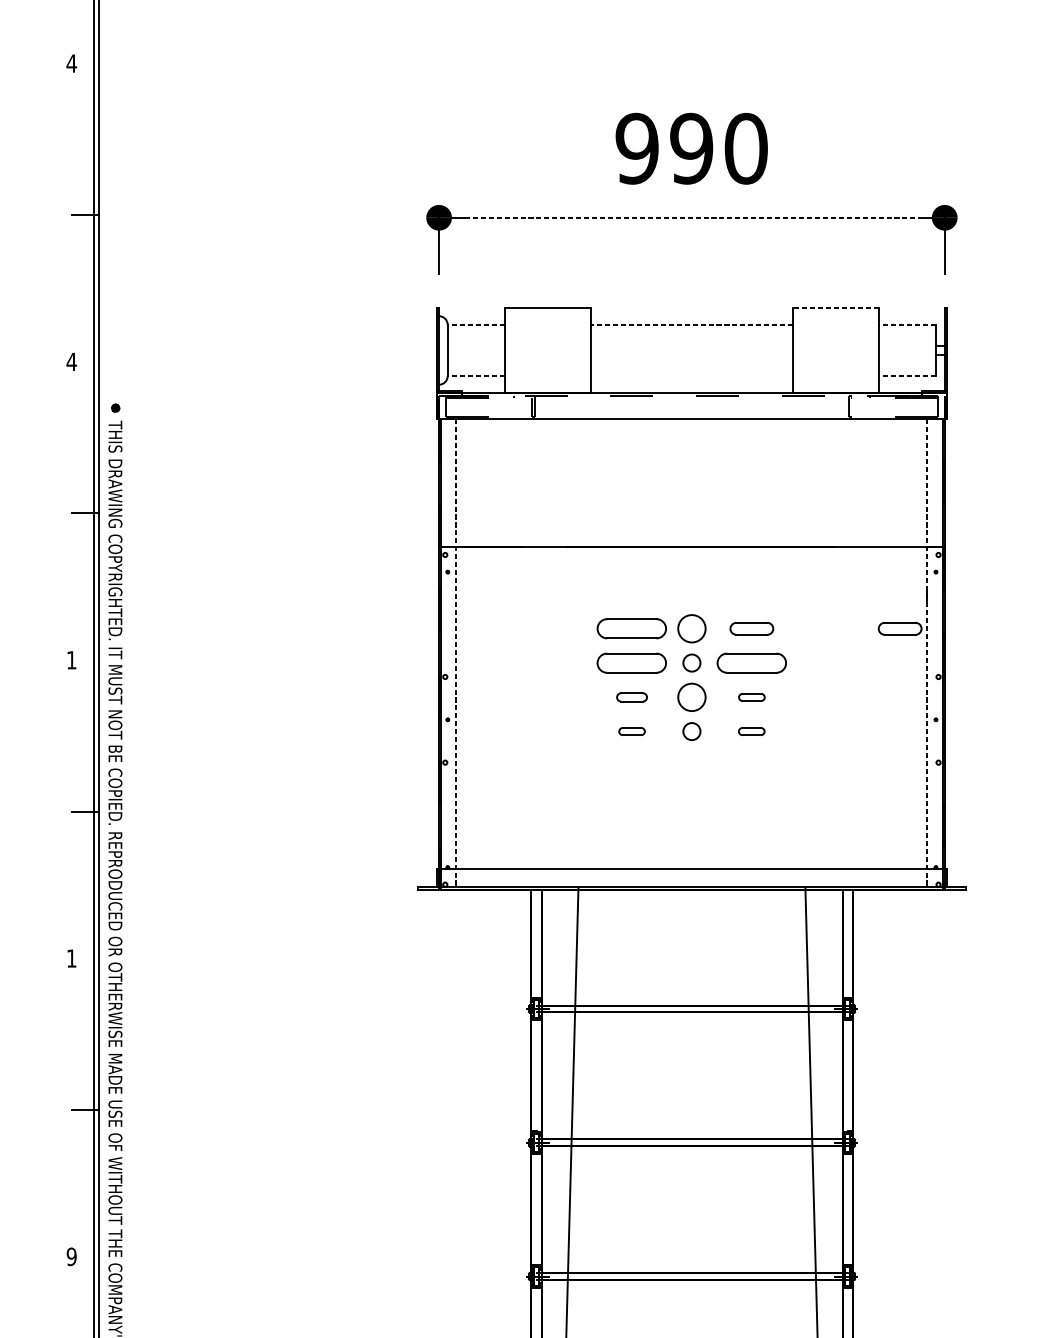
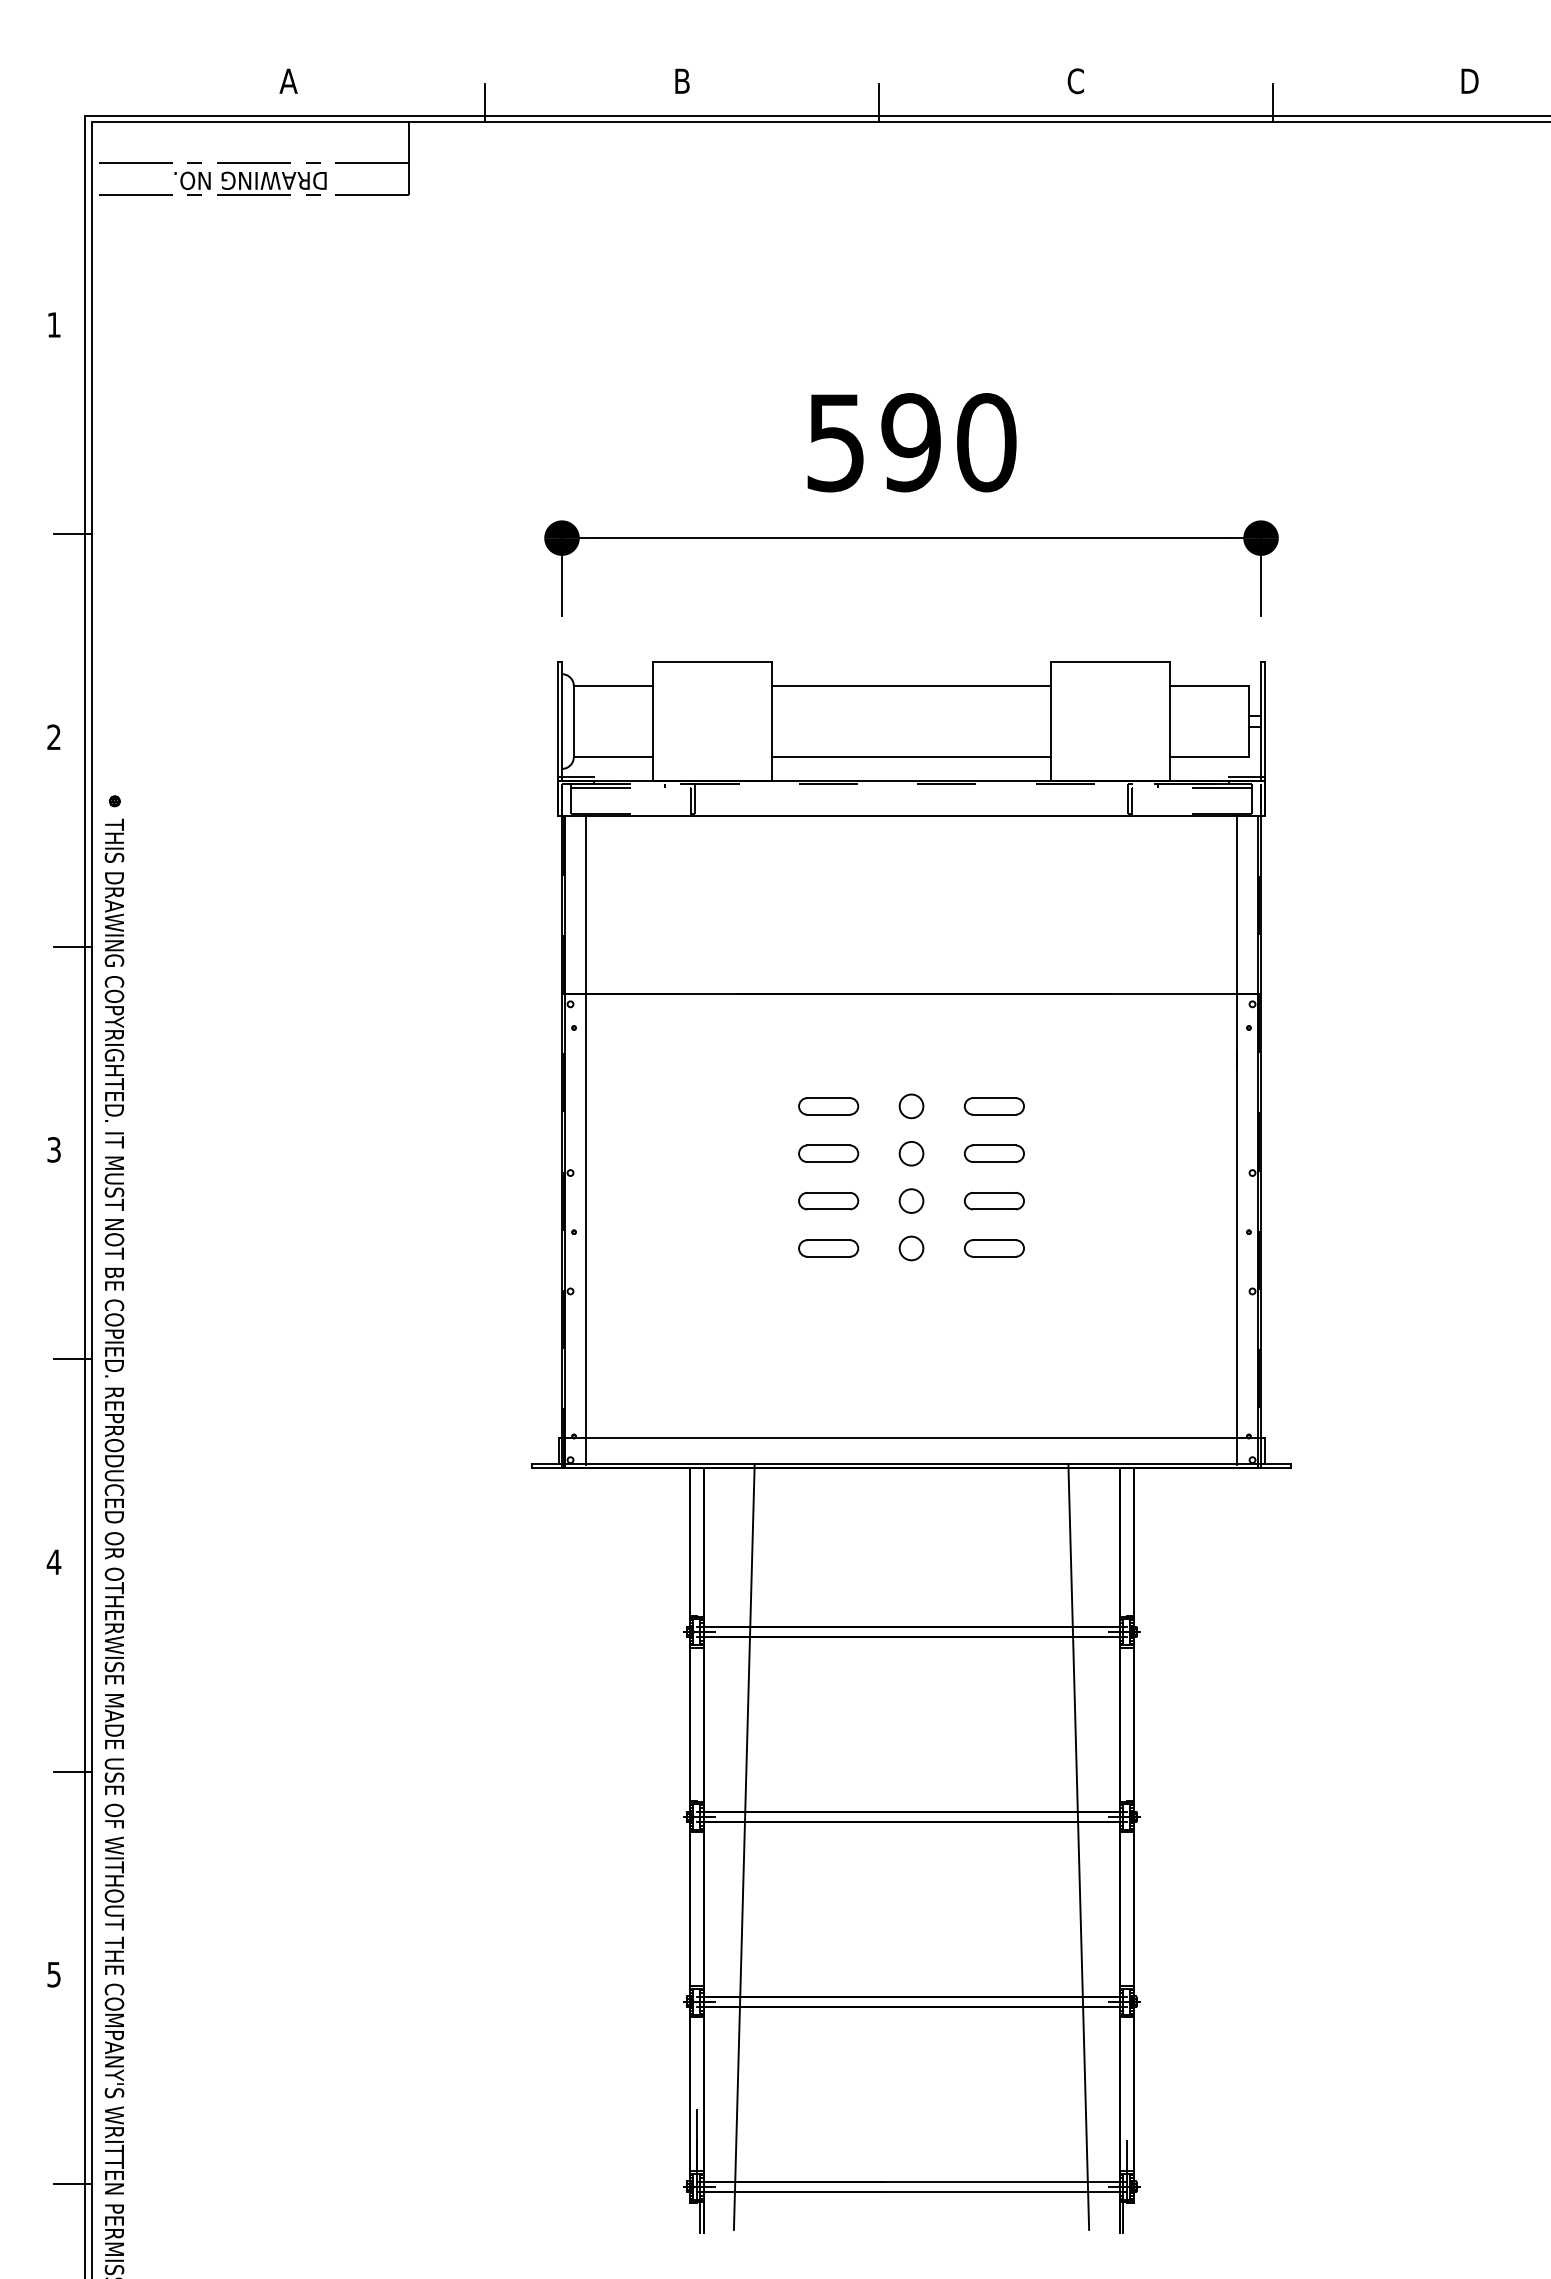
text: (71, 63) -> (53, 324), 4 -> 1
text: (636, 148) -> (835, 442), 990 -> 590
line: (692, 218) -> (912, 538), dashed -> solid
line: (835, 307) -> (1110, 662), dashed -> solid
line: (476, 325) -> (613, 686), dashed -> solid
line: (691, 325) -> (911, 686), dashed -> solid
line: (907, 325) -> (1209, 686), dashed -> solid
text: (71, 361) -> (53, 736), 4 -> 2
line: (476, 376) -> (613, 757), dashed -> solid
line: (691, 376) -> (911, 757), added
line: (907, 376) -> (1209, 757), dashed -> solid
line: (851, 407) -> (1132, 800), added
part: (631, 628) -> (828, 1106), size x0.62
circle: (691, 628) -> (911, 1106), size x0.62
part: (899, 628) -> (1198, 1106), removed
line: (456, 654) -> (585, 1141), dashed -> solid
line: (927, 654) -> (1237, 1141), dashed -> solid
text: (71, 660) -> (53, 1149), 1 -> 3
part: (631, 662) -> (828, 1153), size x0.62
part: (751, 662) -> (994, 1153), size x0.62
circle: (691, 696) -> (911, 1200), size x0.62
part: (631, 697) -> (828, 1201), size x1.43
part: (751, 697) -> (994, 1201), size x1.67
part: (631, 731) -> (828, 1248), size x1.67
part: (751, 731) -> (993, 1248), size x1.67
text: (71, 958) -> (53, 1561), 1 -> 4
text: (71, 1256) -> (53, 1974), 9 -> 5

